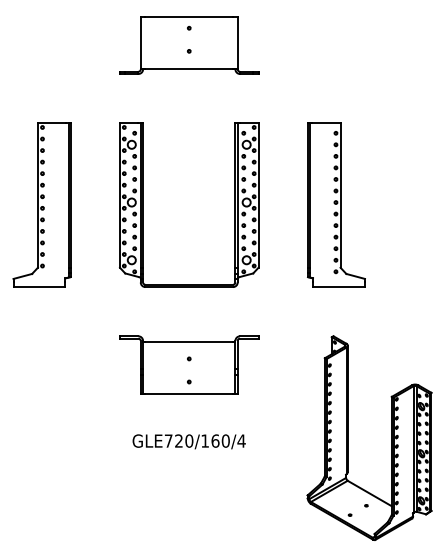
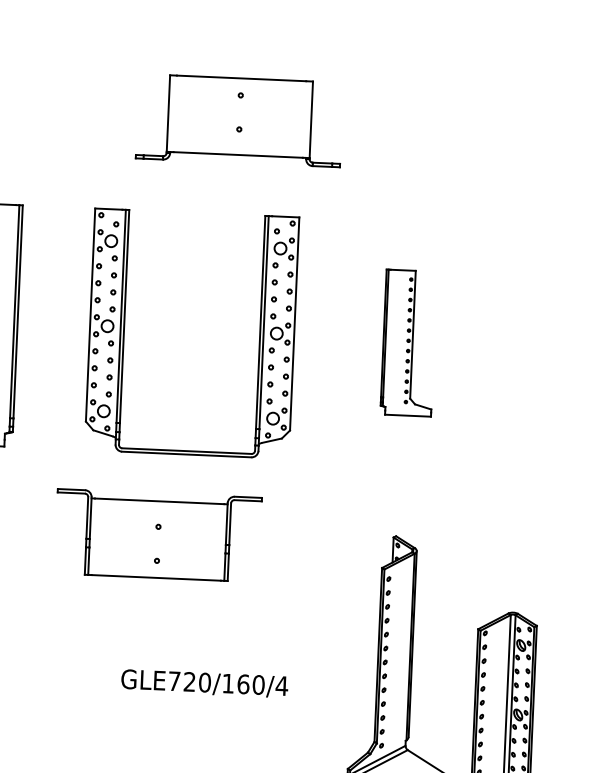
part: (189, 45) -> (240, 120), moved
part: (336, 204) -> (409, 342), size x0.6
part: (189, 364) -> (158, 535), moved
text: (188, 441) -> (203, 683), moved

